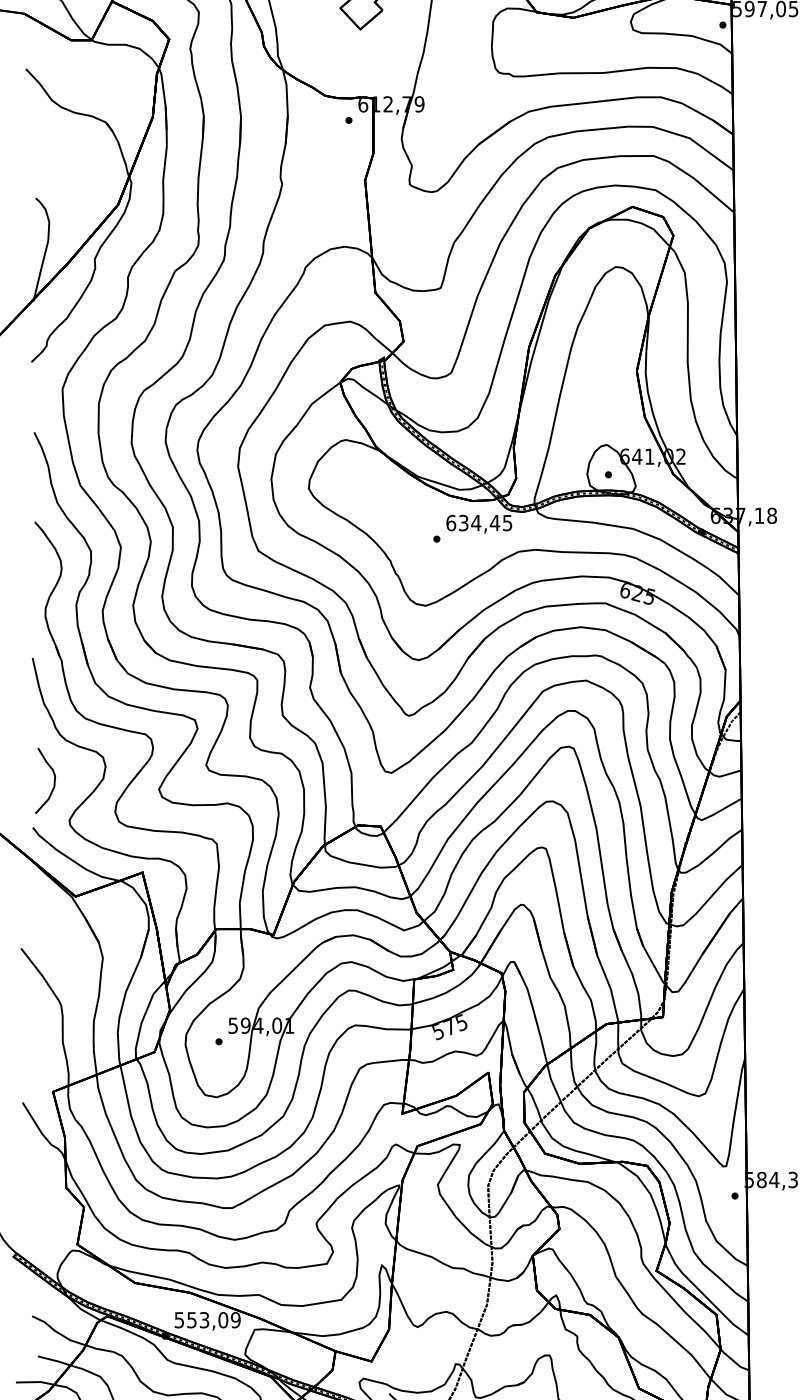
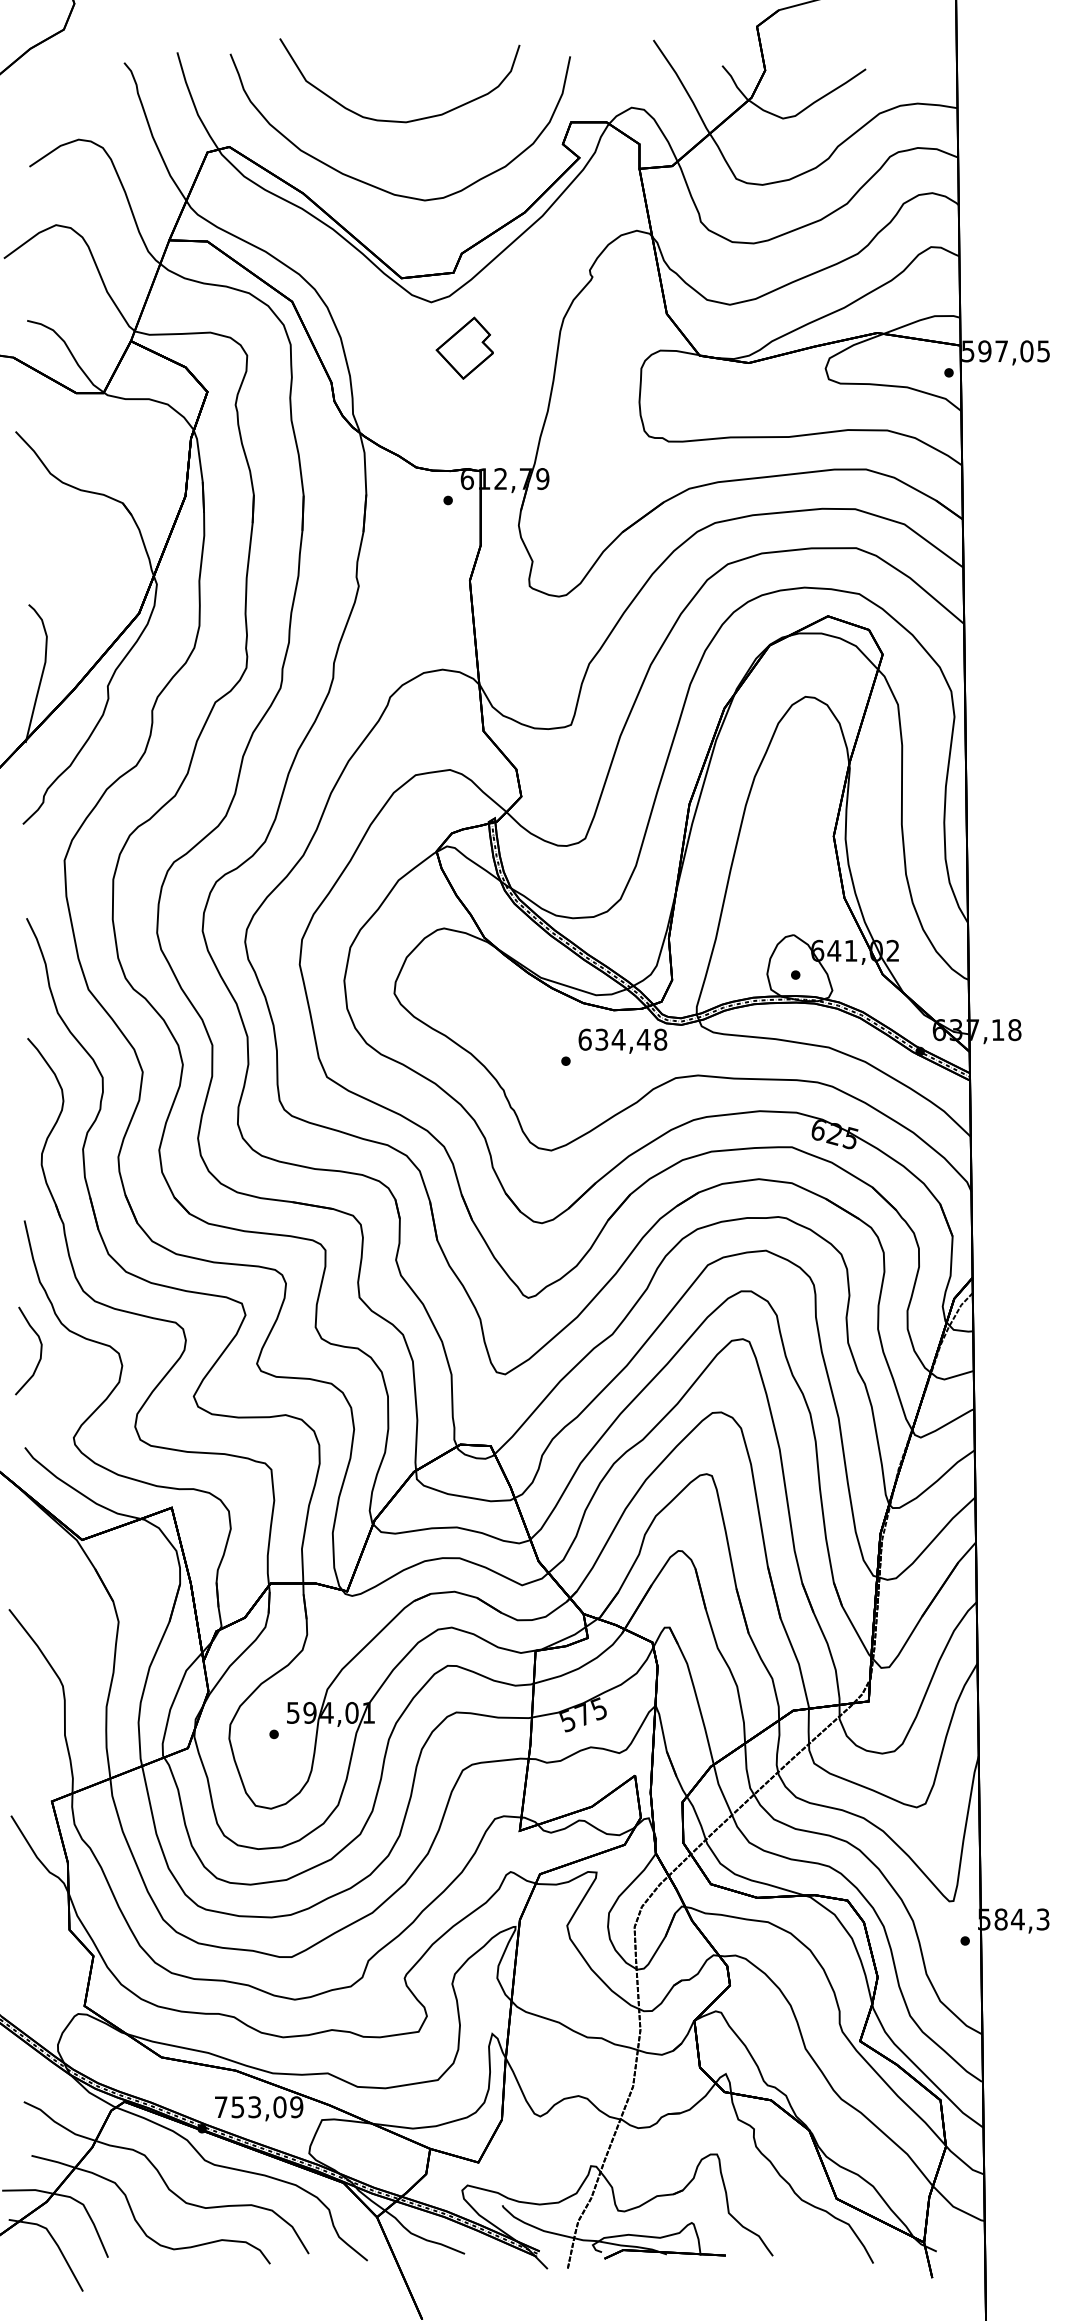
text: (507, 522) -> (660, 1039), 634,45 -> 634,48
curve: (54, 780) -> (40, 1350), moved
text: (178, 1320) -> (220, 2107), 553,09 -> 753,09

